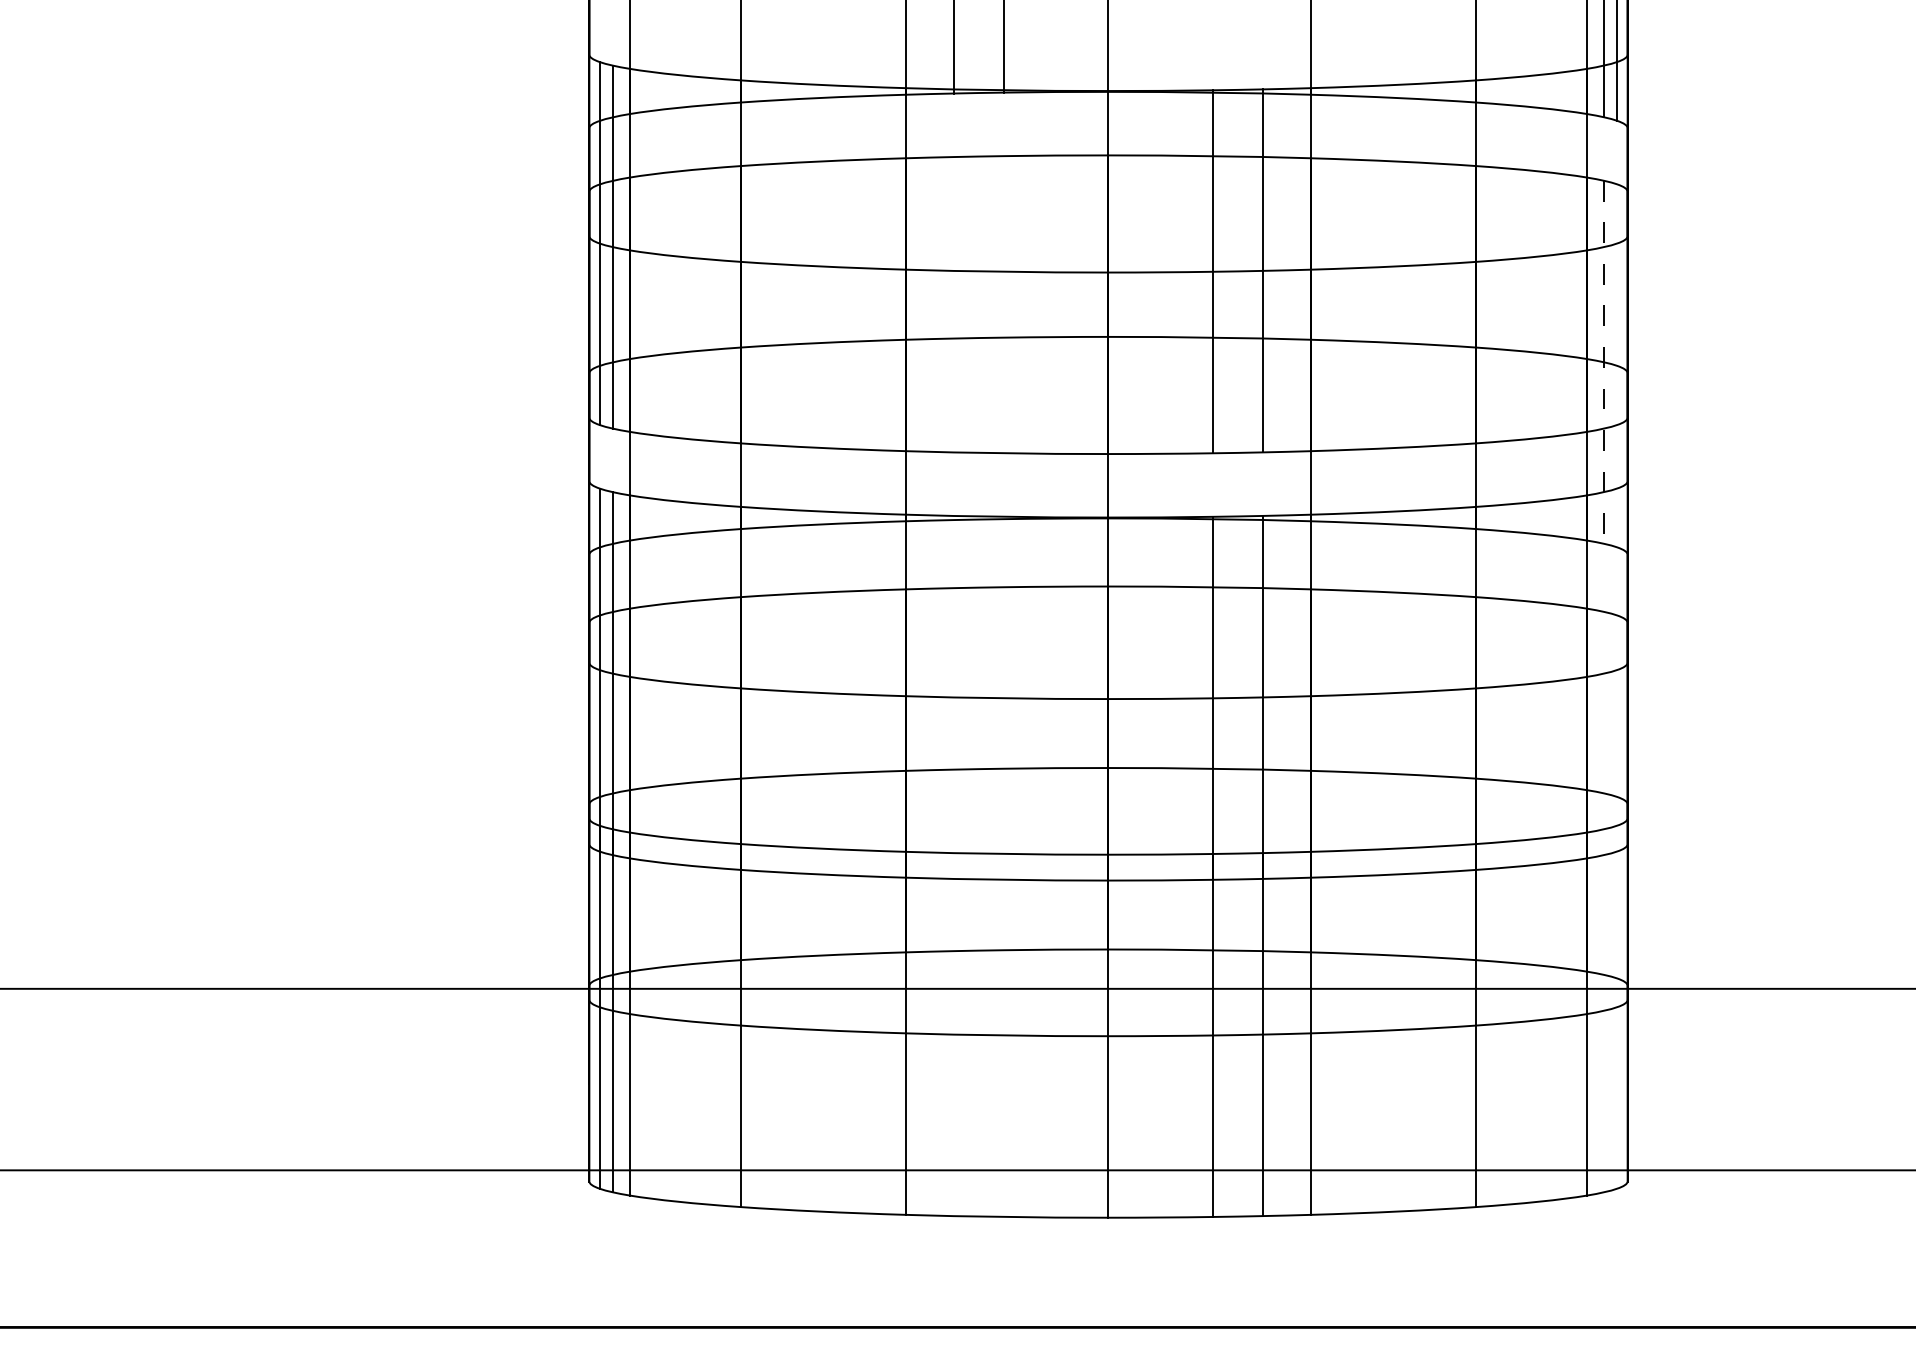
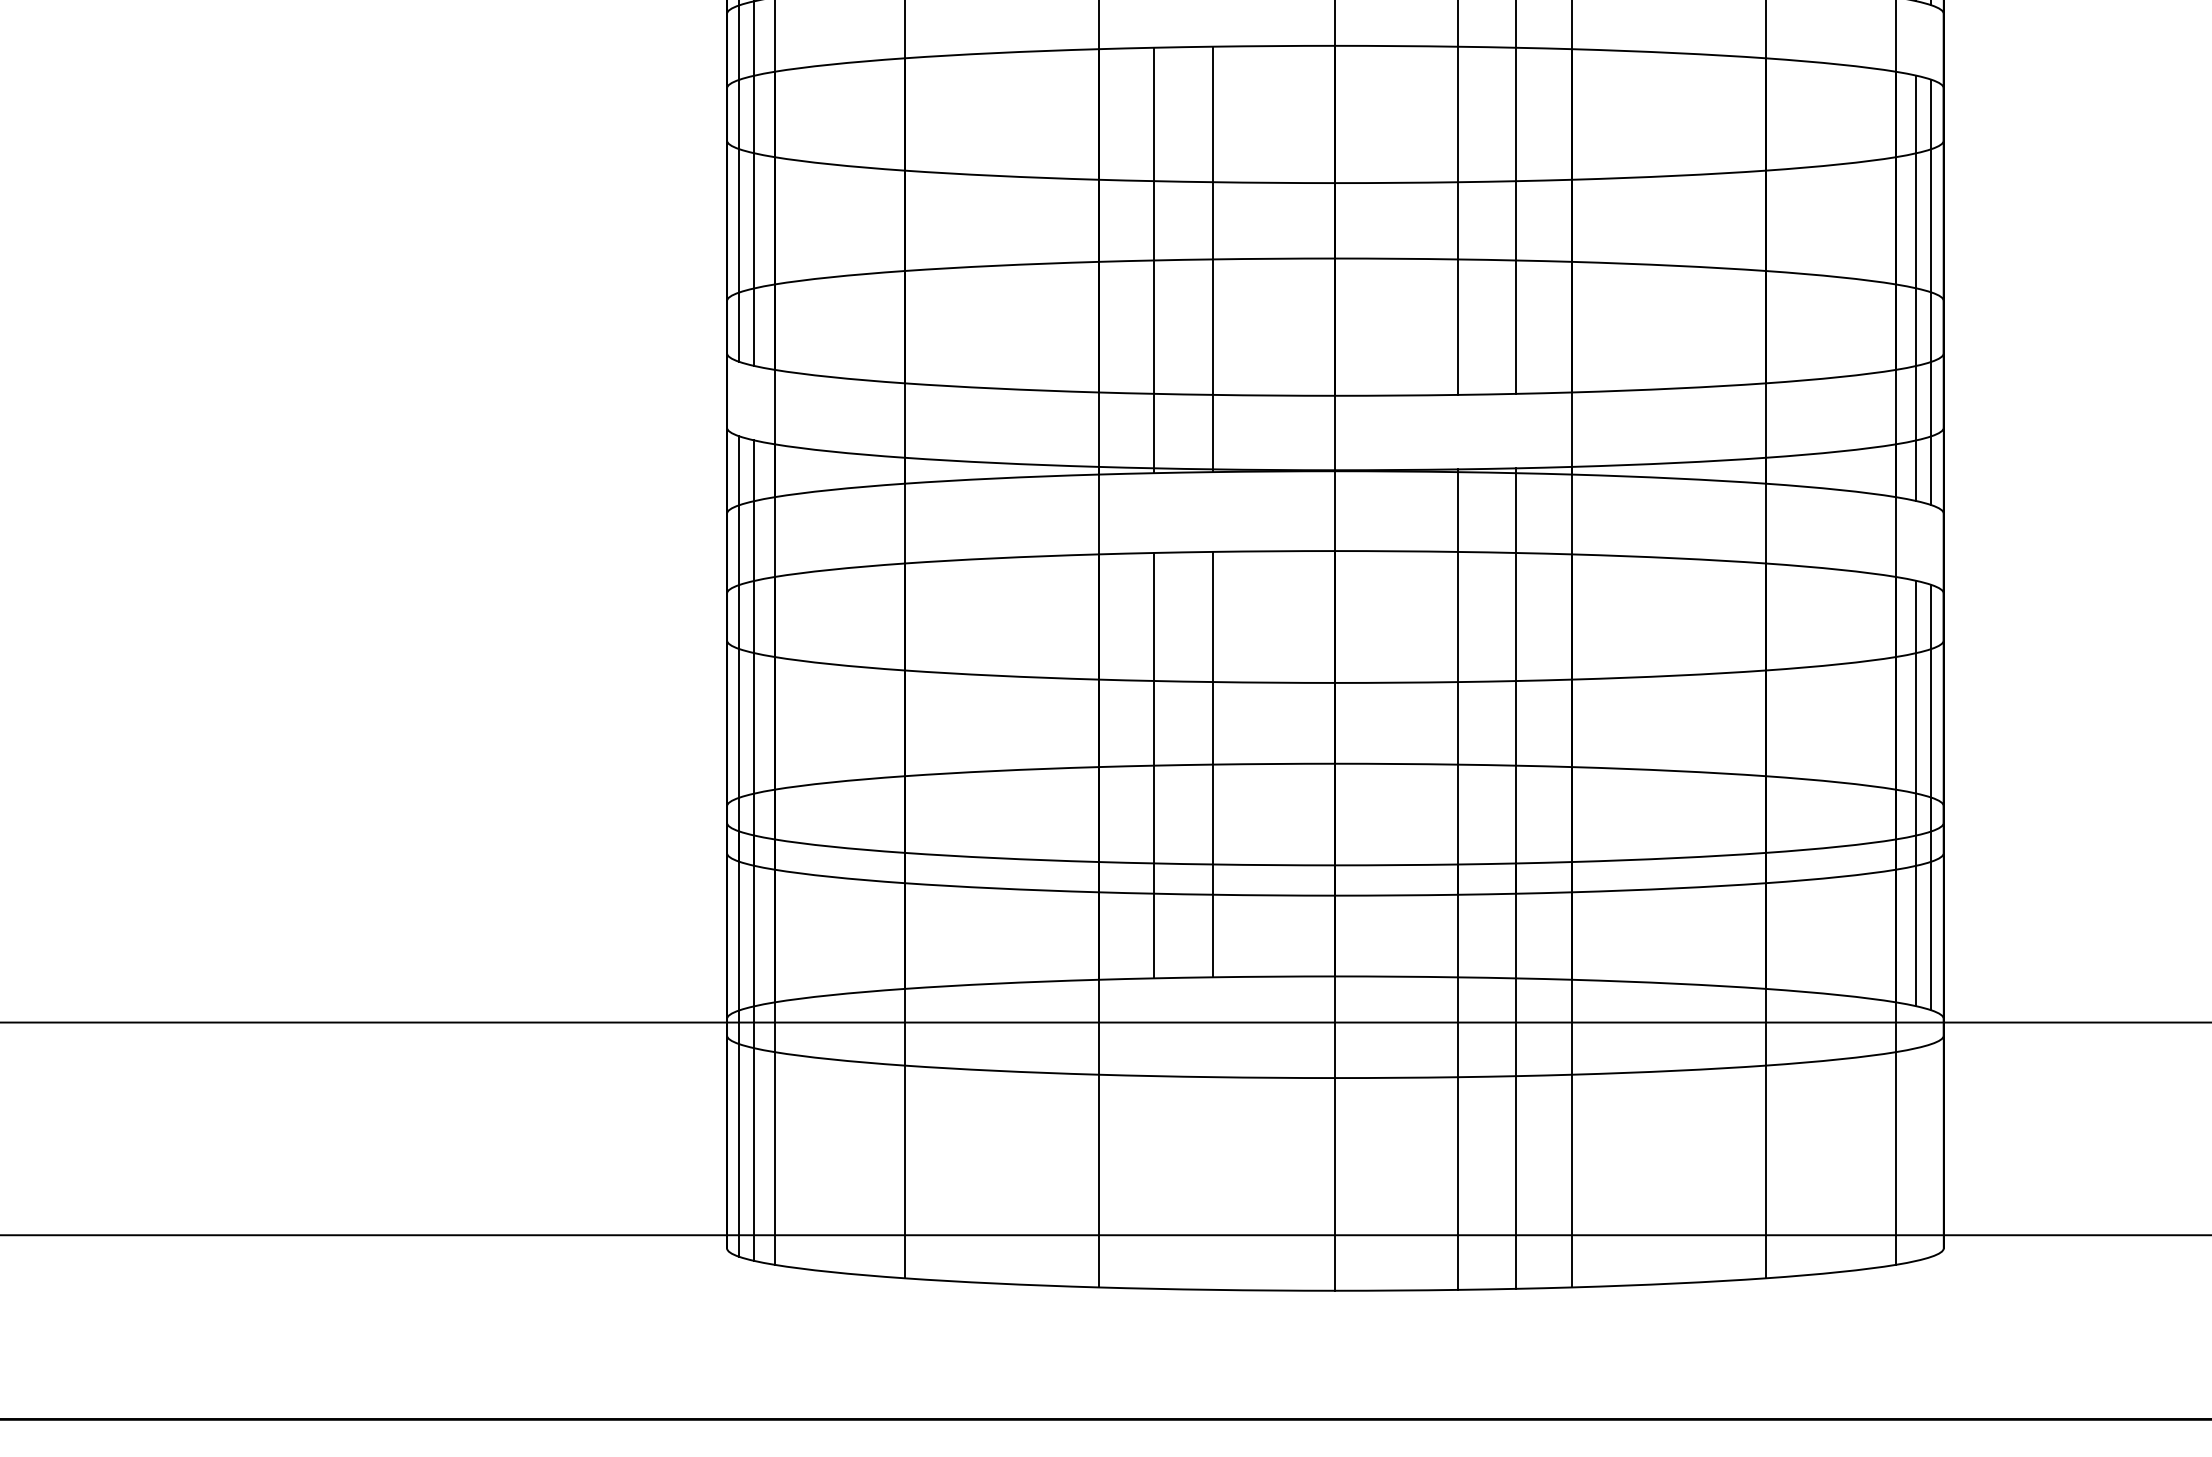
line: (1003, 337) -> (1212, 259), added
line: (954, 338) -> (1154, 260), added
line: (1604, 362) -> (1916, 288), dashed -> solid
line: (1617, 365) -> (1931, 292), added
line: (1003, 768) -> (1212, 764), added
line: (954, 769) -> (1154, 765), added
line: (1604, 792) -> (1916, 792), added
line: (1617, 796) -> (1931, 797), added

